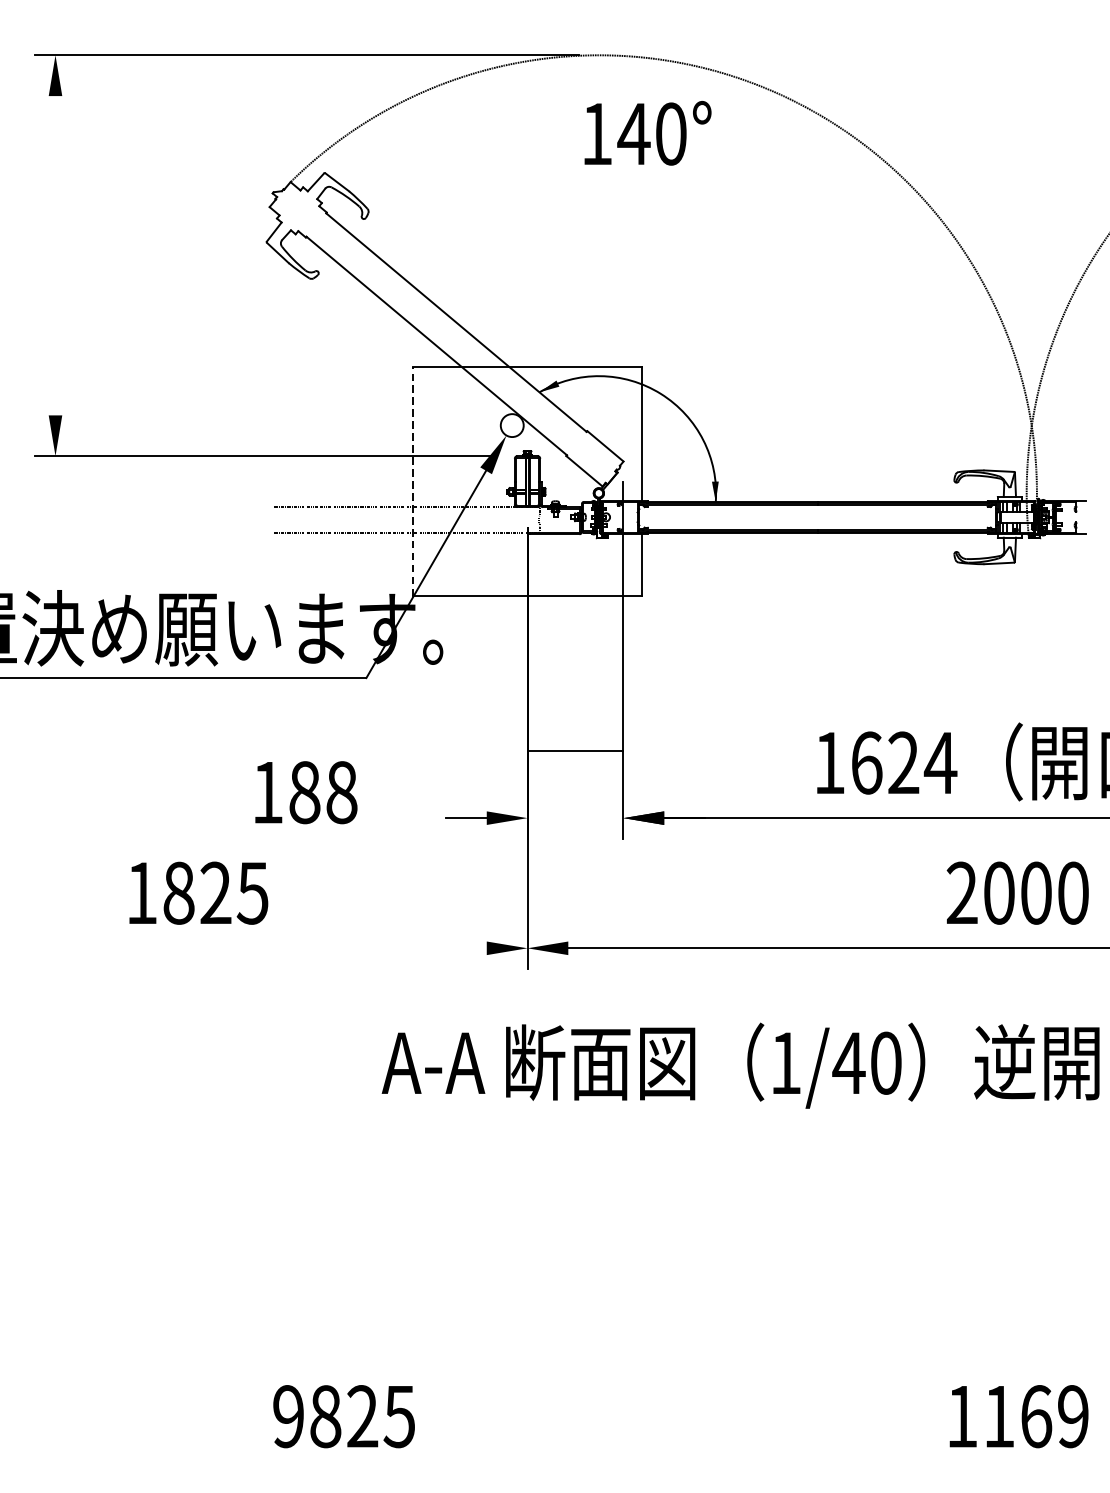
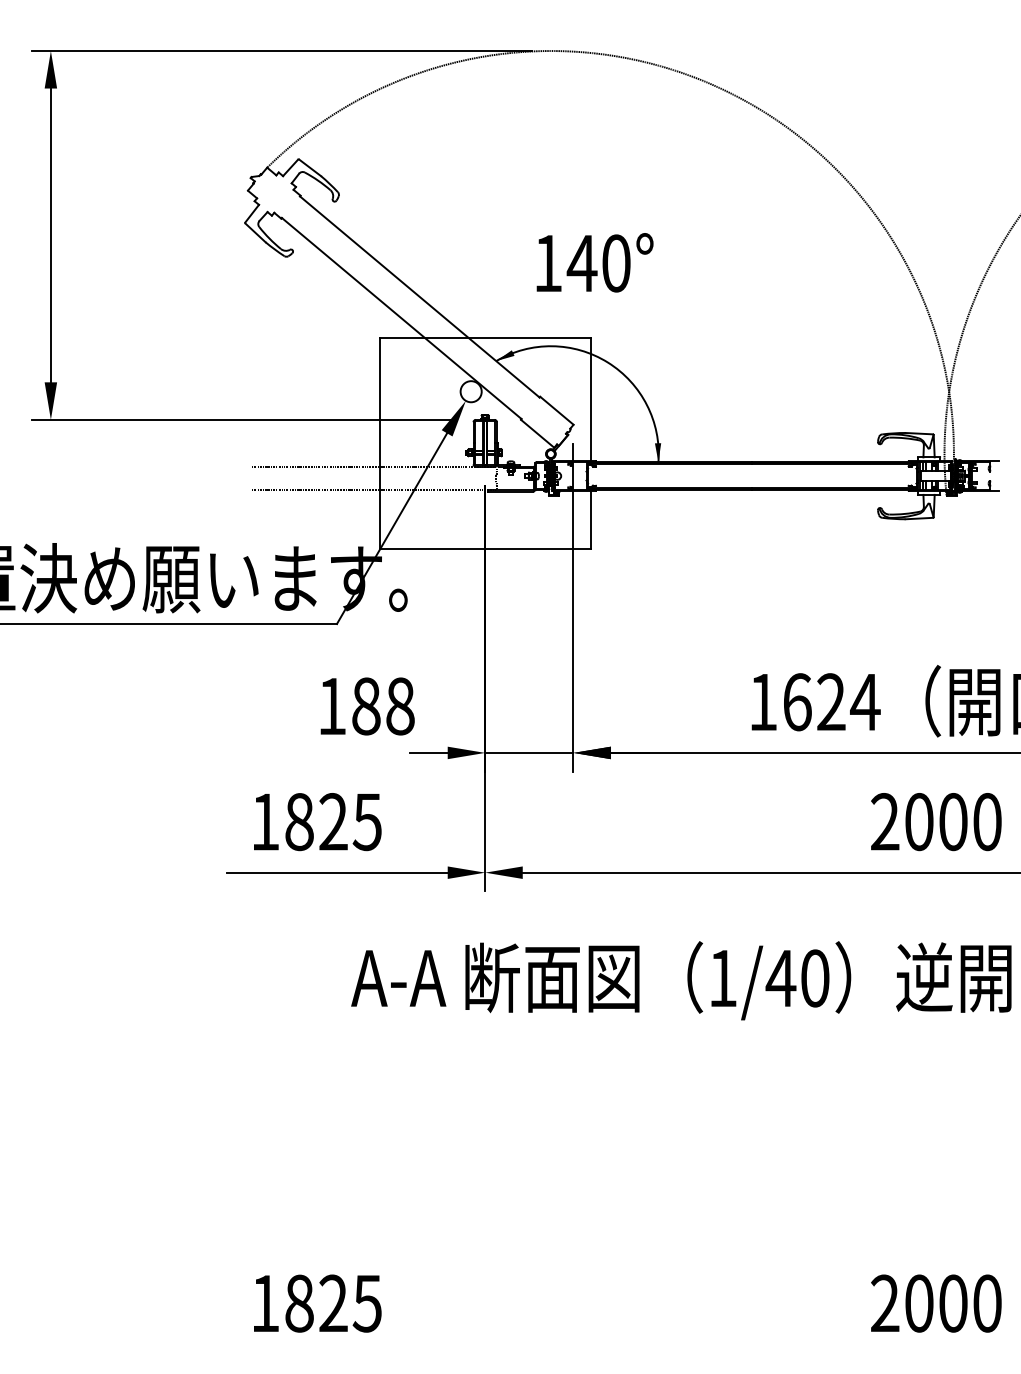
text: (647, 133) -> (594, 262), moved
line: (55, 255) -> (50, 235), added
line: (412, 481) -> (379, 443), dashed -> solid
line: (575, 750) -> (529, 752), moved
text: (306, 792) -> (367, 706), moved
text: (198, 893) -> (317, 822), moved
line: (366, 948) -> (337, 872), added
text: (288, 1416) -> (265, 1303), 9825 -> 1825
text: (1017, 1416) -> (936, 1303), 1169 -> 2000

